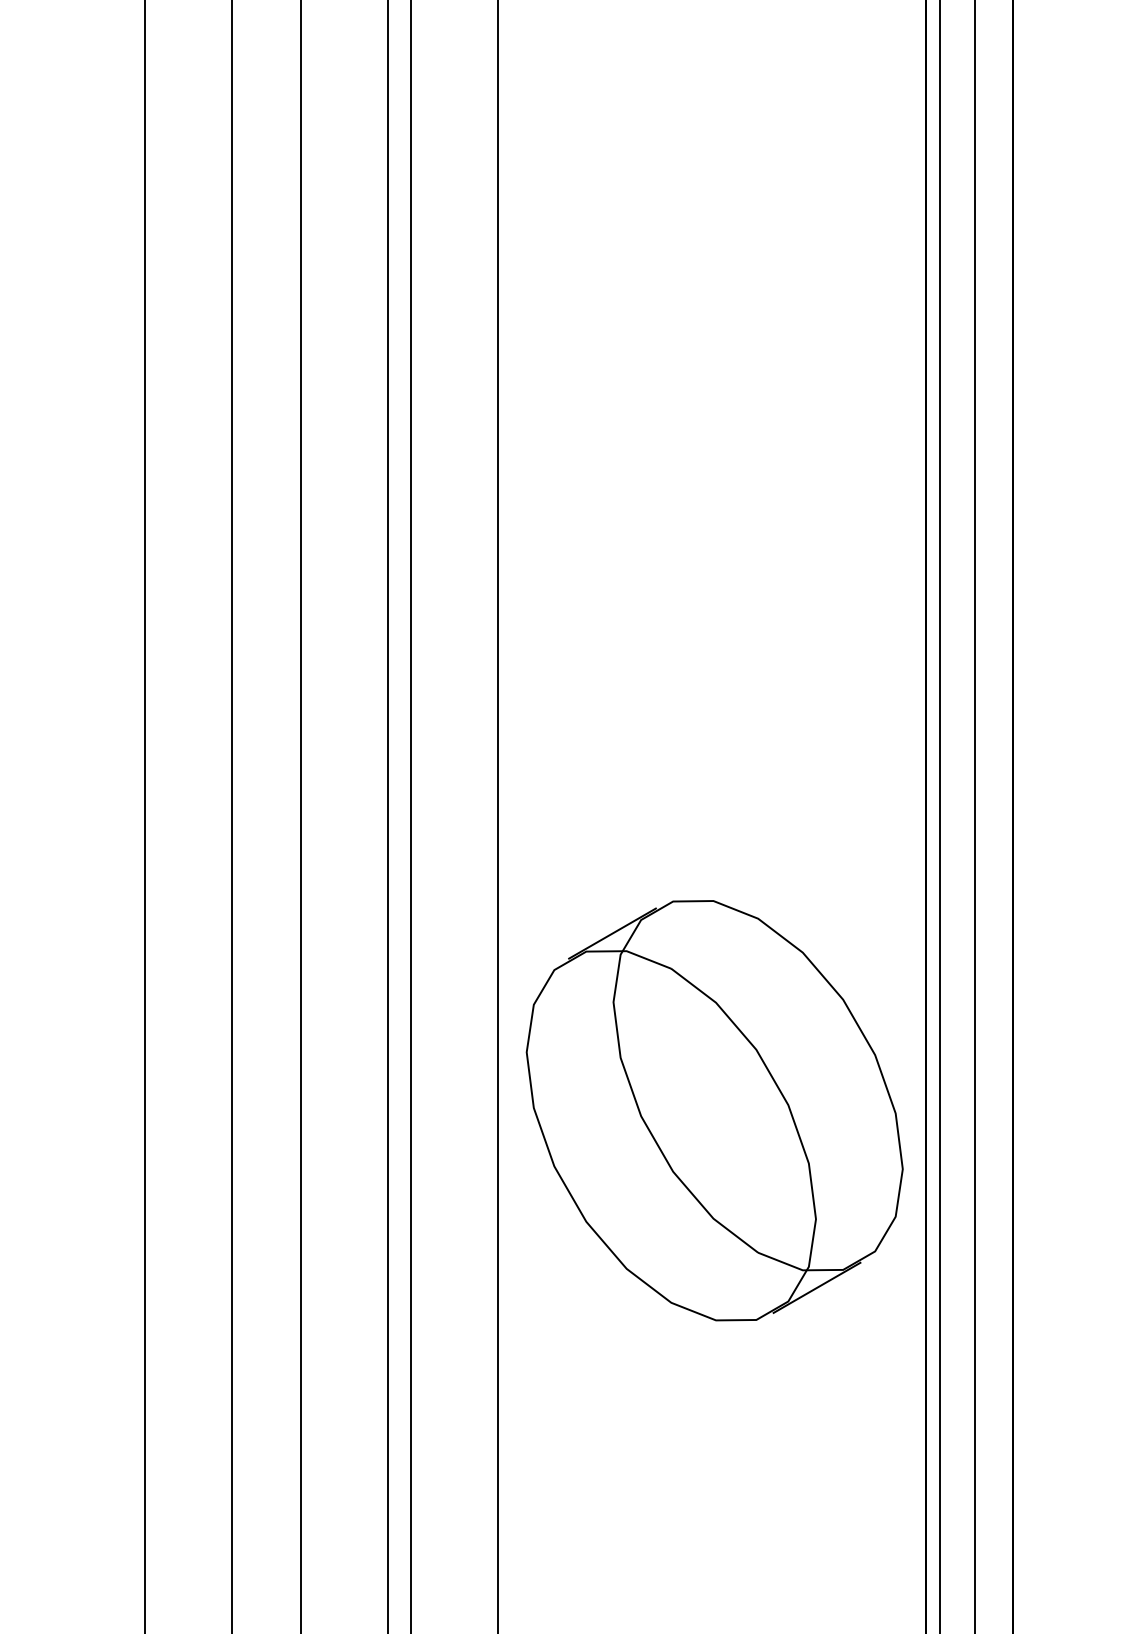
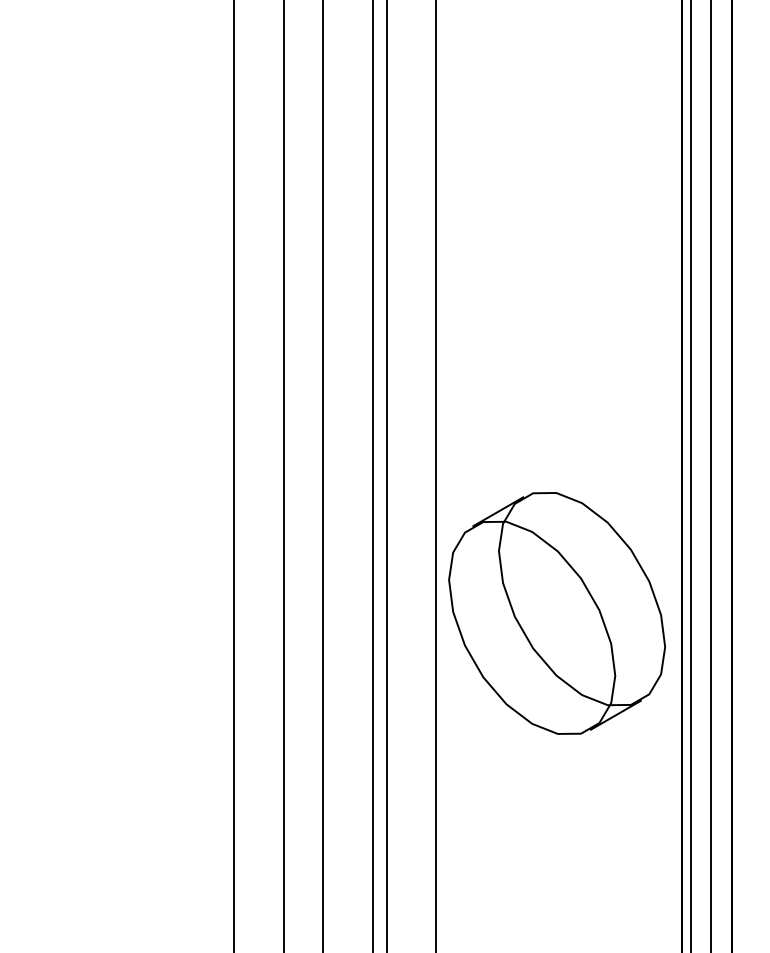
part: (713, 1110) -> (556, 613), moved

